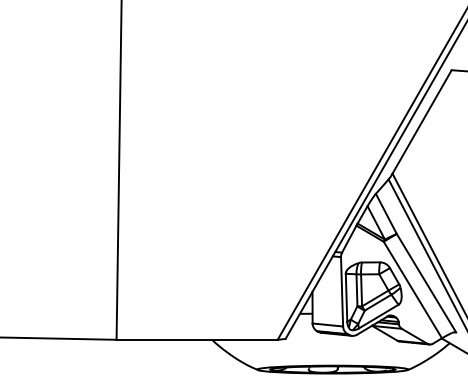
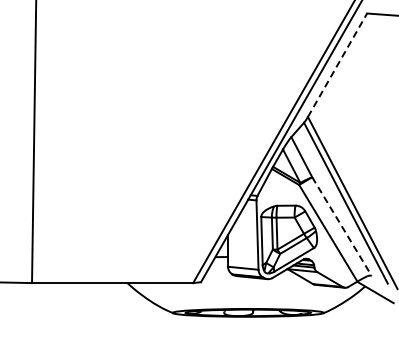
line: (422, 121) -> (337, 64), solid -> dashed
line: (426, 283) -> (341, 226), solid -> dashed

